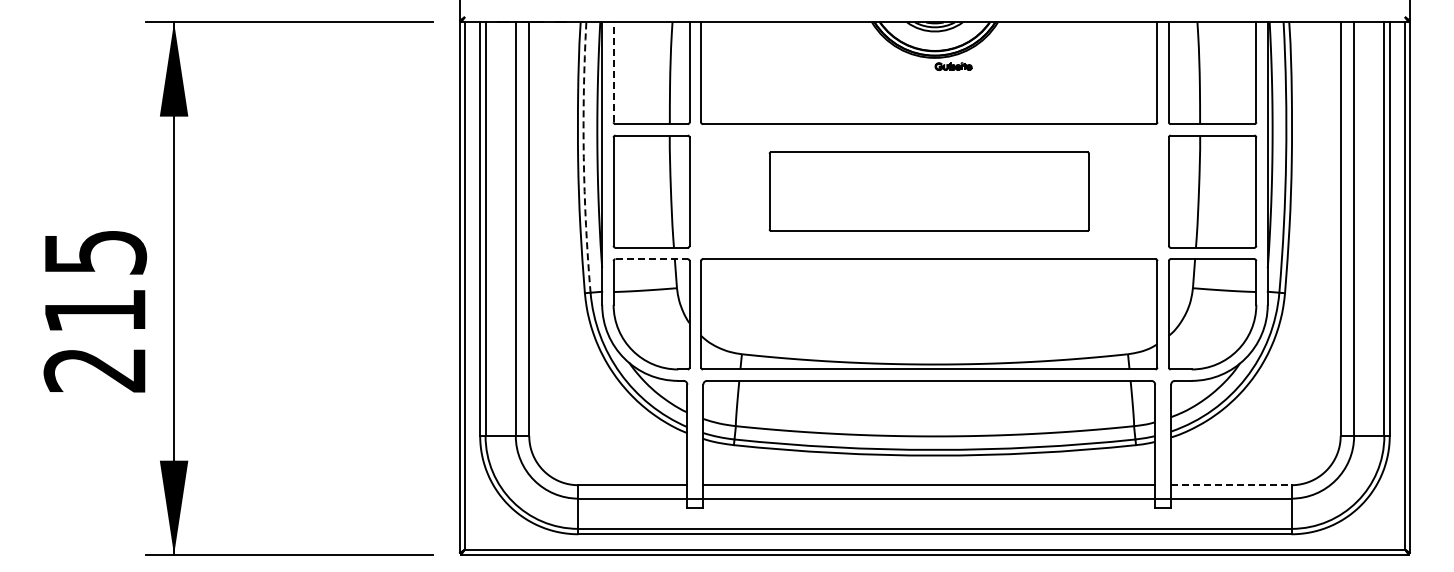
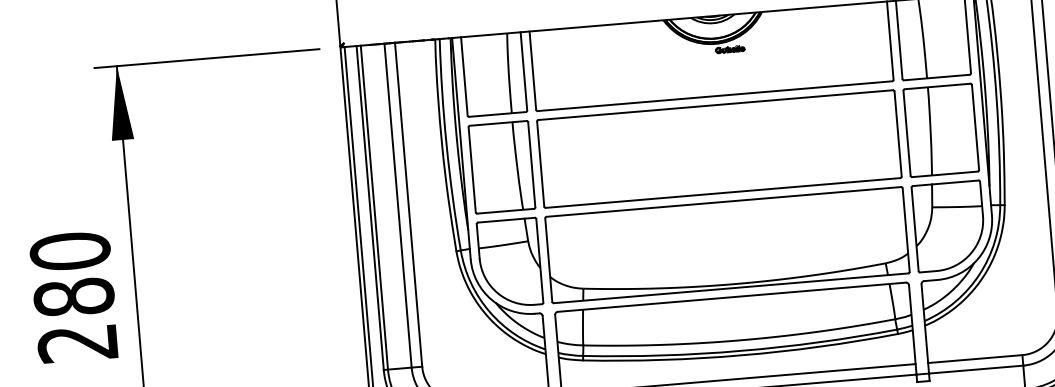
line: (613, 72) -> (464, 76), dashed -> solid
arc: (583, 157) -> (446, 145), dashed -> solid
part: (929, 191) -> (719, 148), size x1.43
line: (652, 259) -> (507, 220), dashed -> solid
text: (95, 281) -> (72, 274), 215 -> 280
line: (1231, 485) -> (975, 359), dashed -> solid

